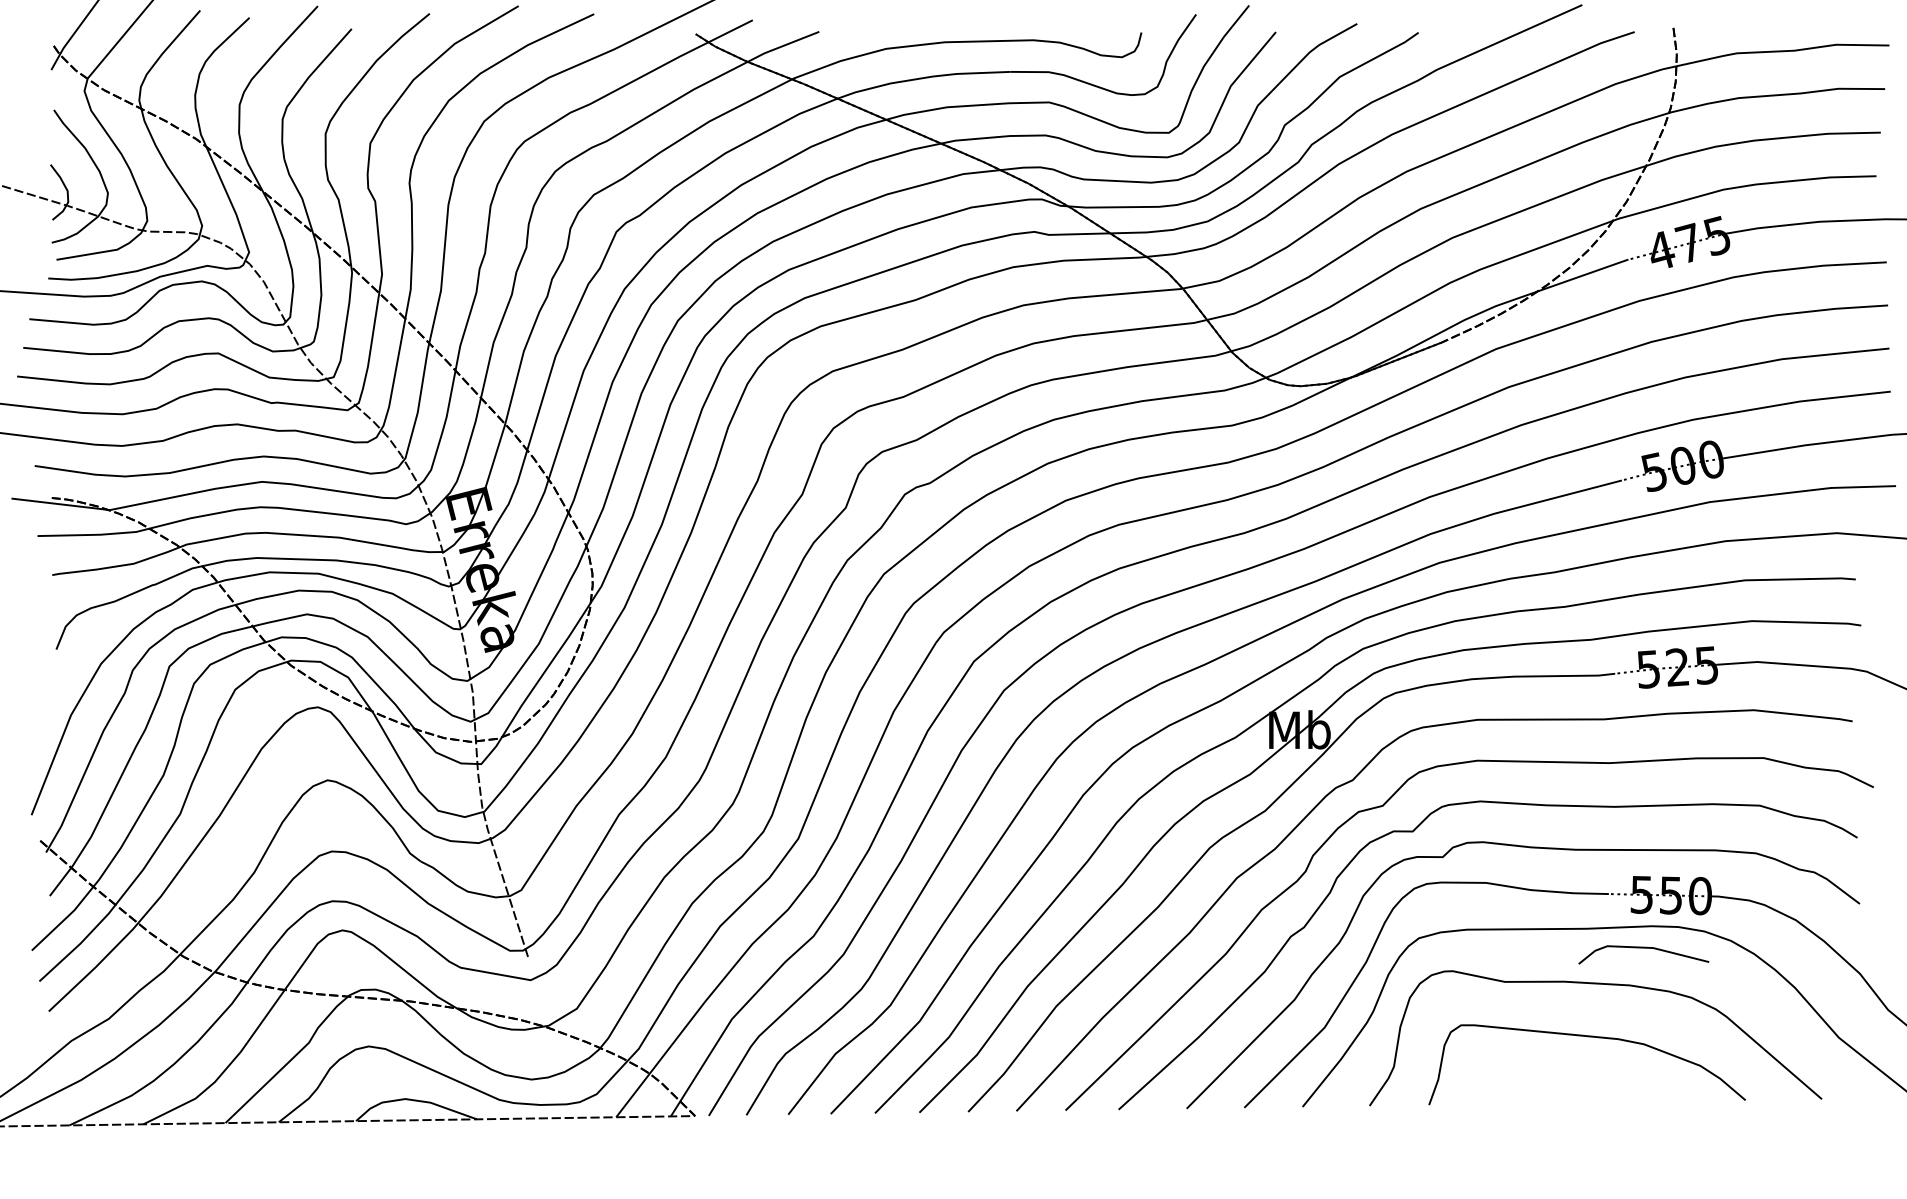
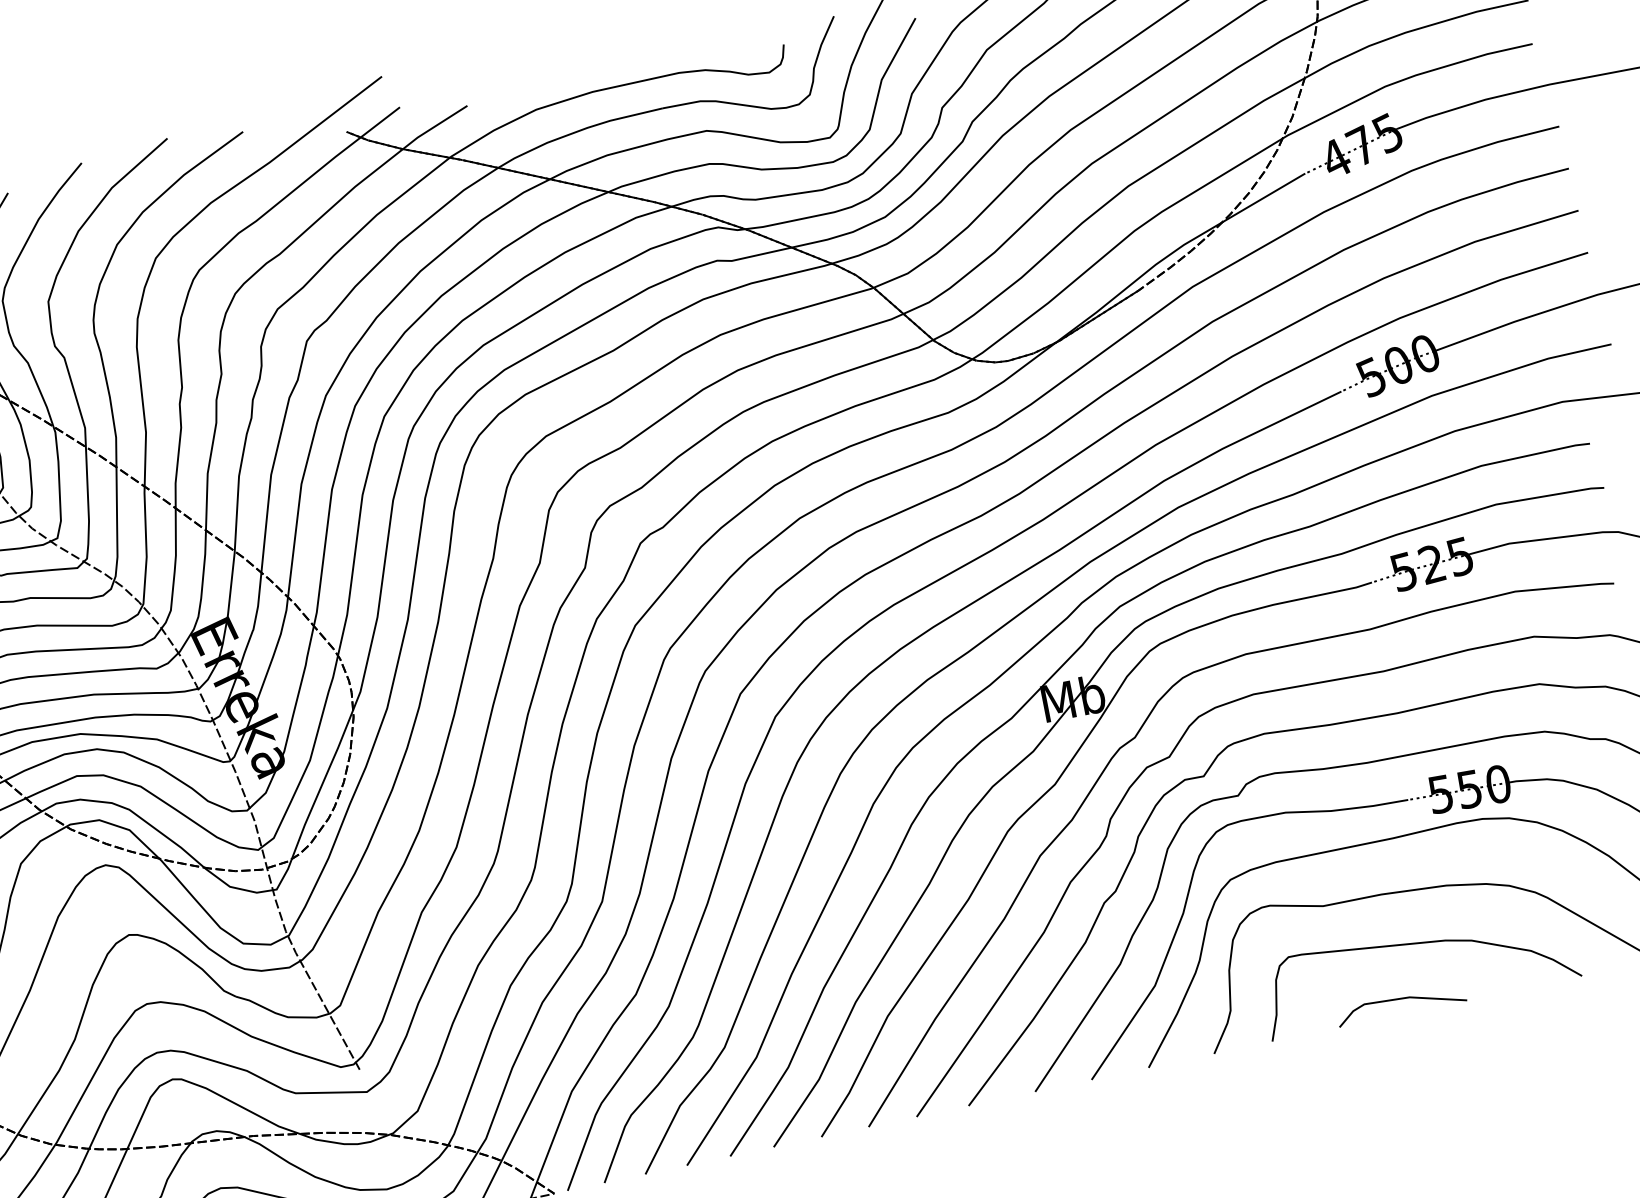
line: (1643, 948) -> (1400, 999), moved

